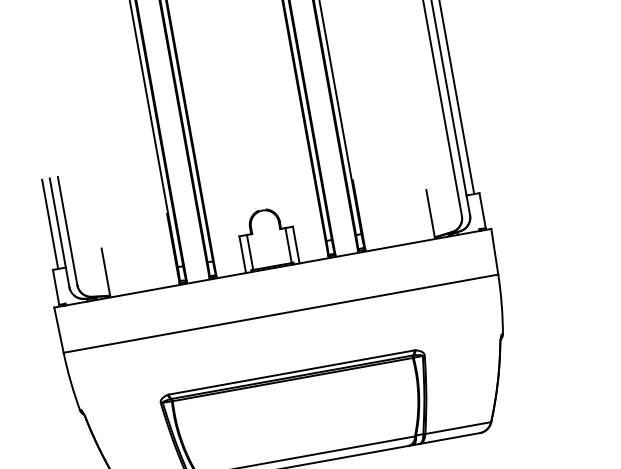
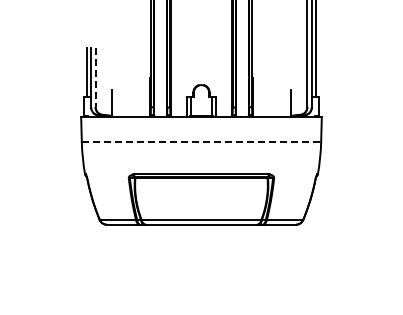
line: (67, 231) -> (95, 77), solid -> dashed
line: (280, 312) -> (201, 141), solid -> dashed

